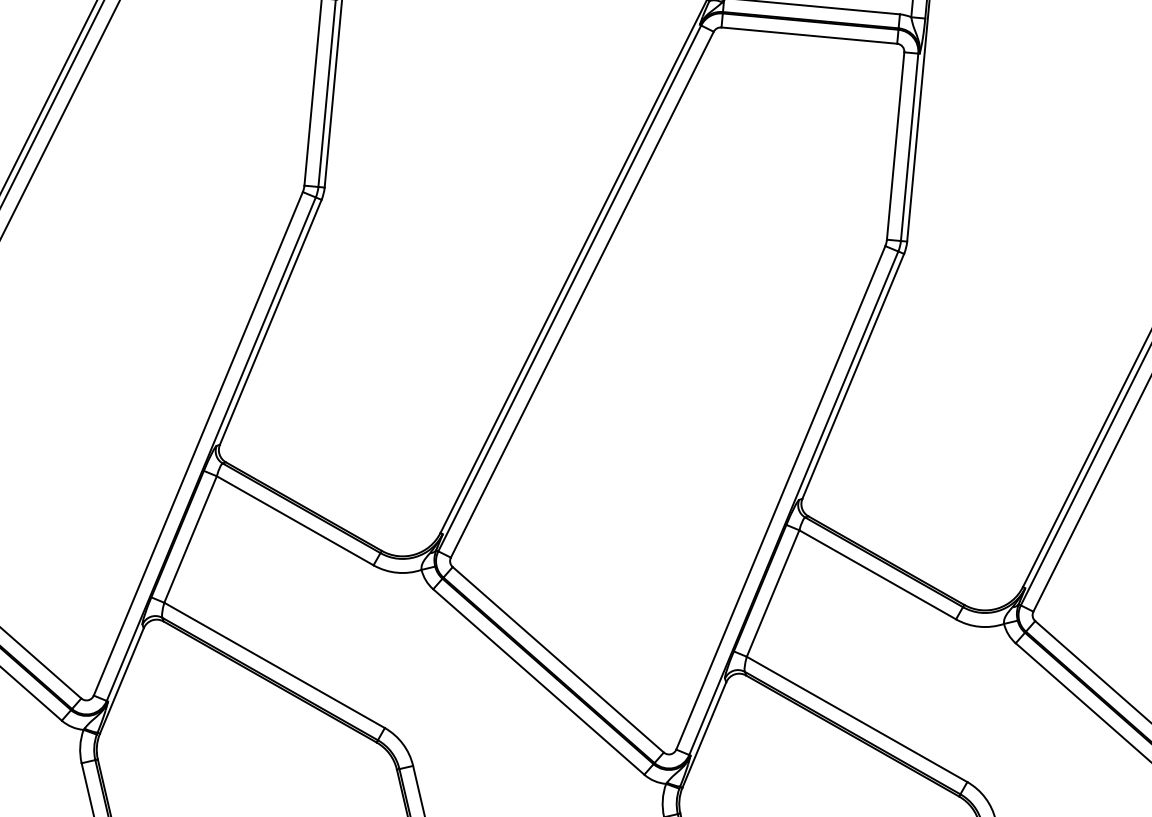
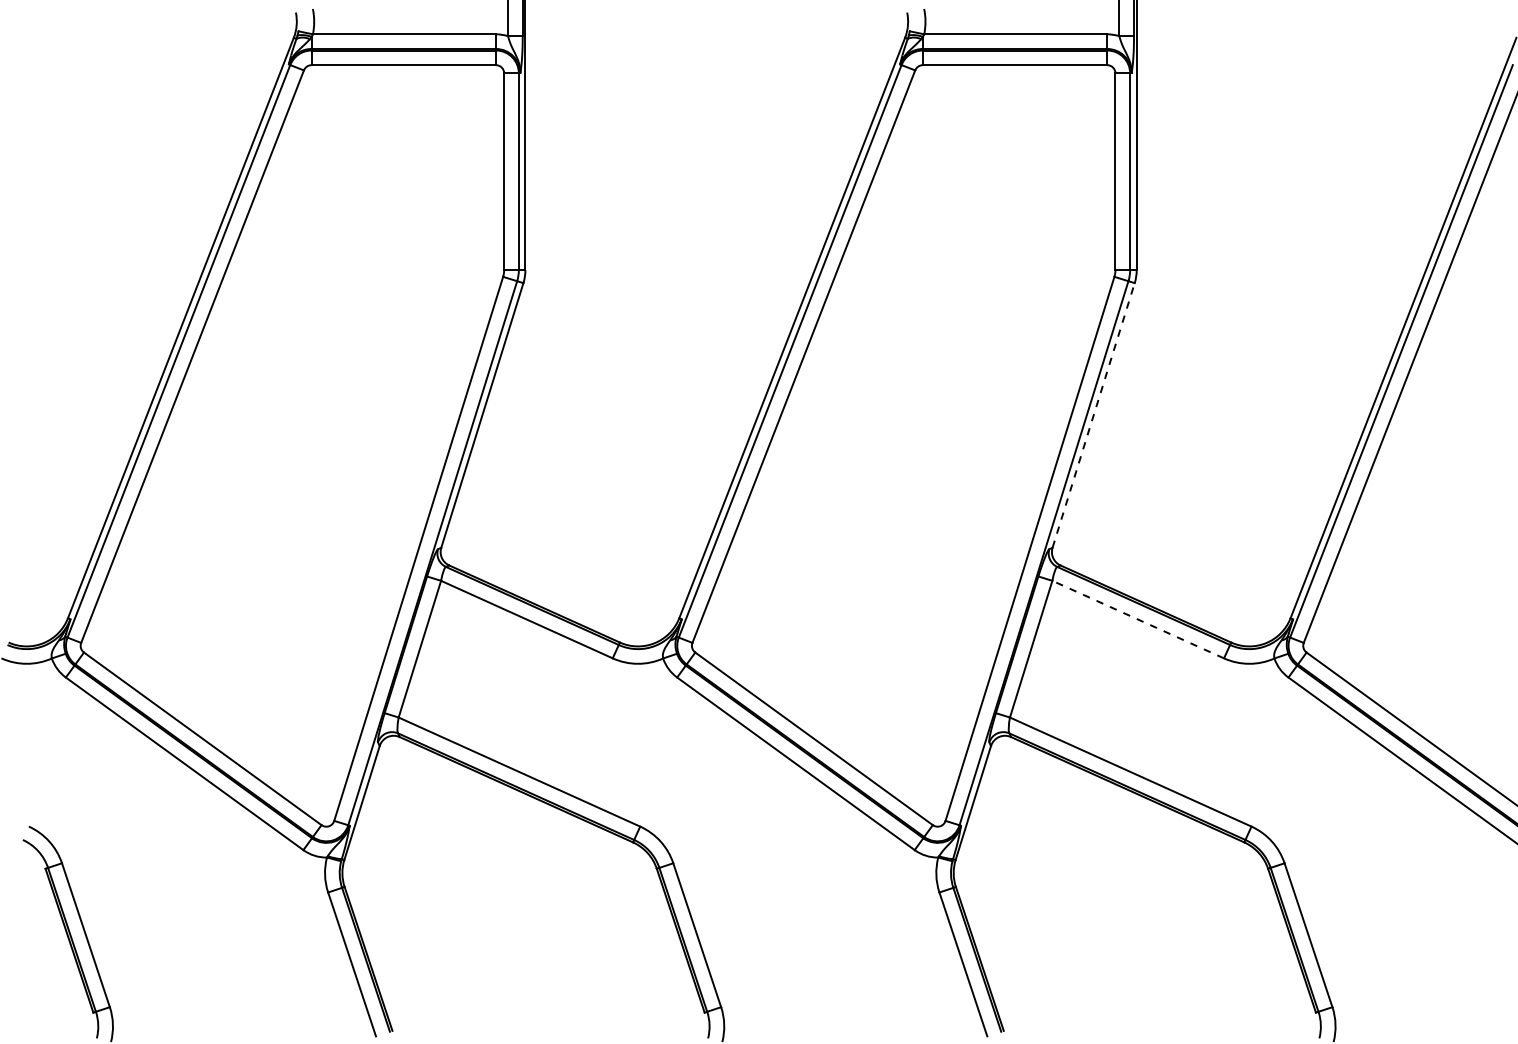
line: (853, 376) -> (1093, 415), solid -> dashed
line: (877, 574) -> (1137, 619), solid -> dashed

